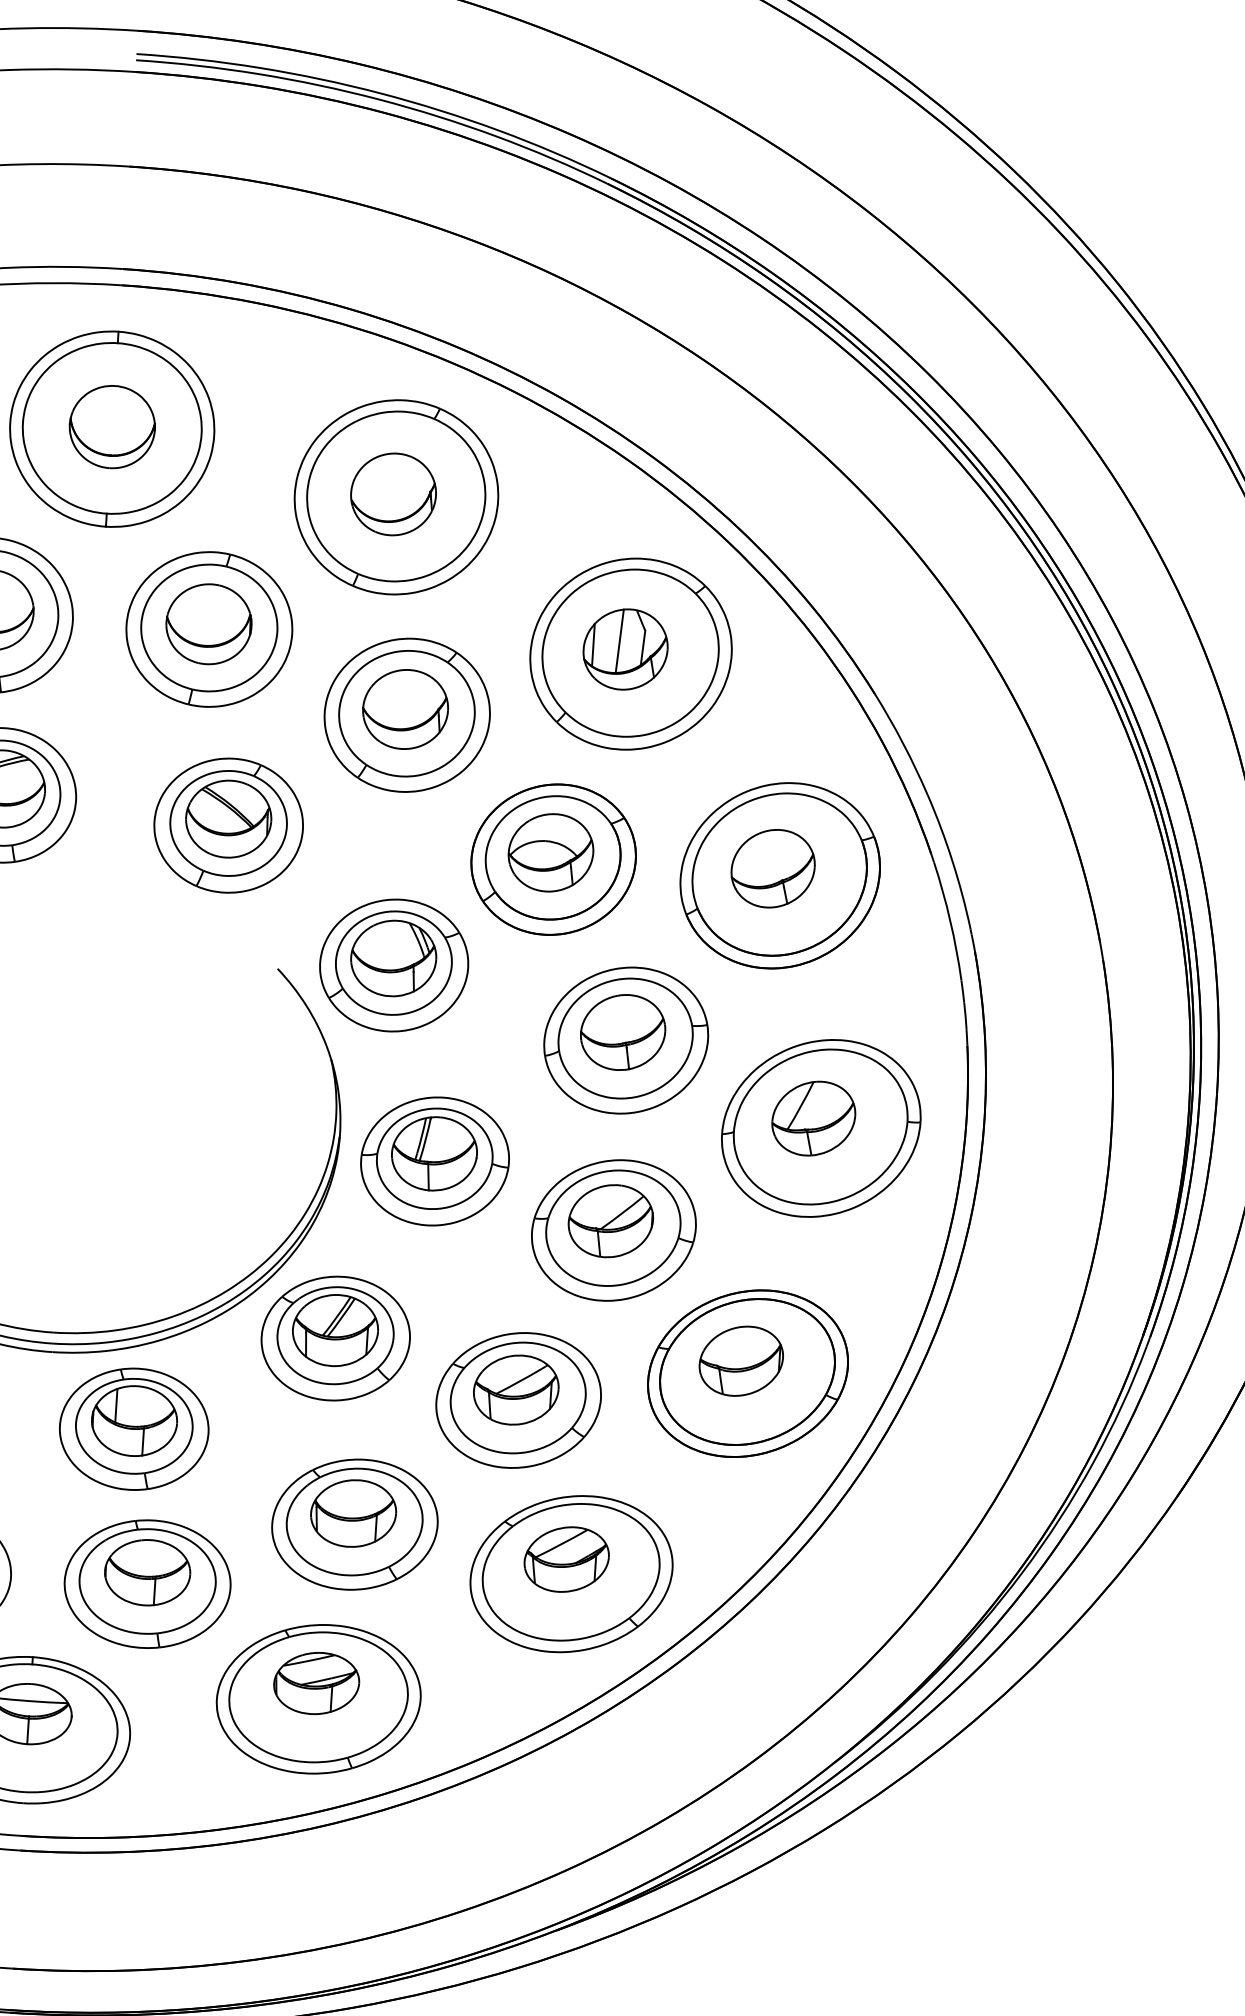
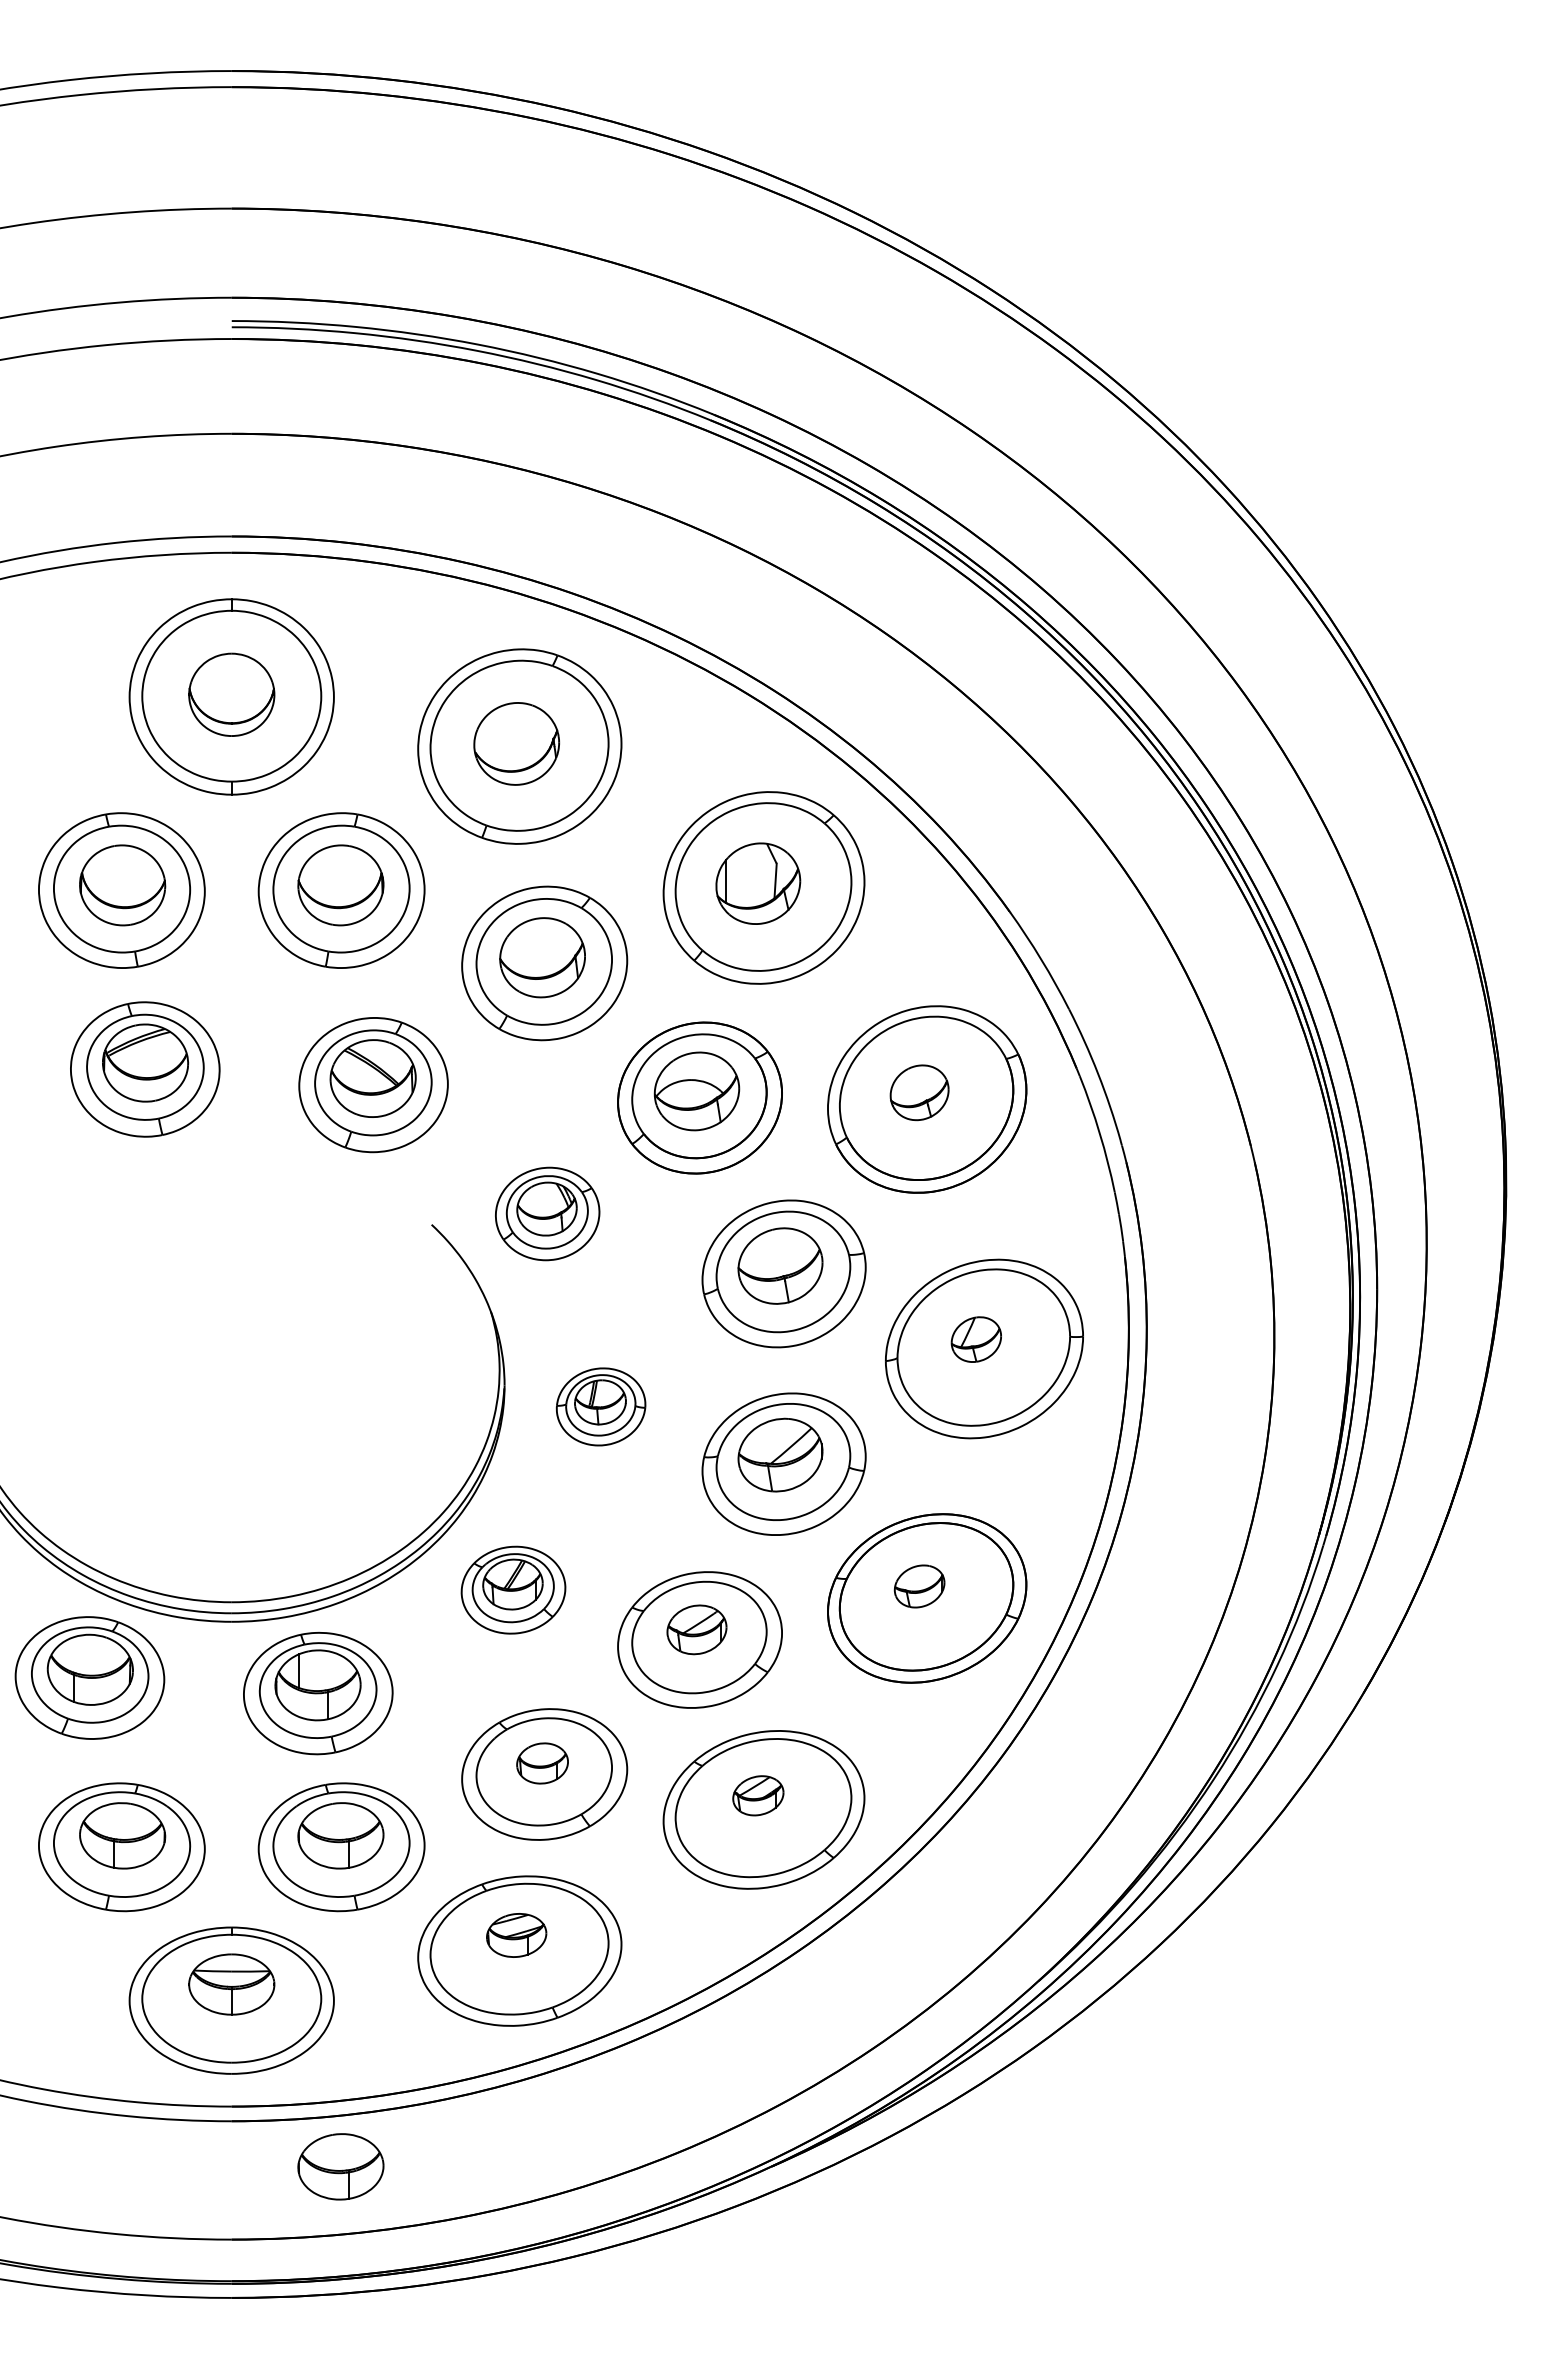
line: (619, 640) -> (751, 875), removed
part: (773, 868) -> (919, 1092), size x0.7
part: (393, 965) -> (547, 1213), size x0.7
part: (813, 1118) -> (976, 1339), size x0.6
part: (434, 1161) -> (600, 1406), size x0.6
part: (335, 1339) -> (513, 1590), size x0.7
part: (741, 1361) -> (919, 1586), size x0.6
part: (515, 1389) -> (696, 1629), size x0.7
part: (353, 1513) -> (542, 1763), size x0.6
part: (566, 1559) -> (758, 1795), size x0.6
part: (316, 1683) -> (516, 1935), size x0.7
part: (125, 1902) -> (340, 2166), added

